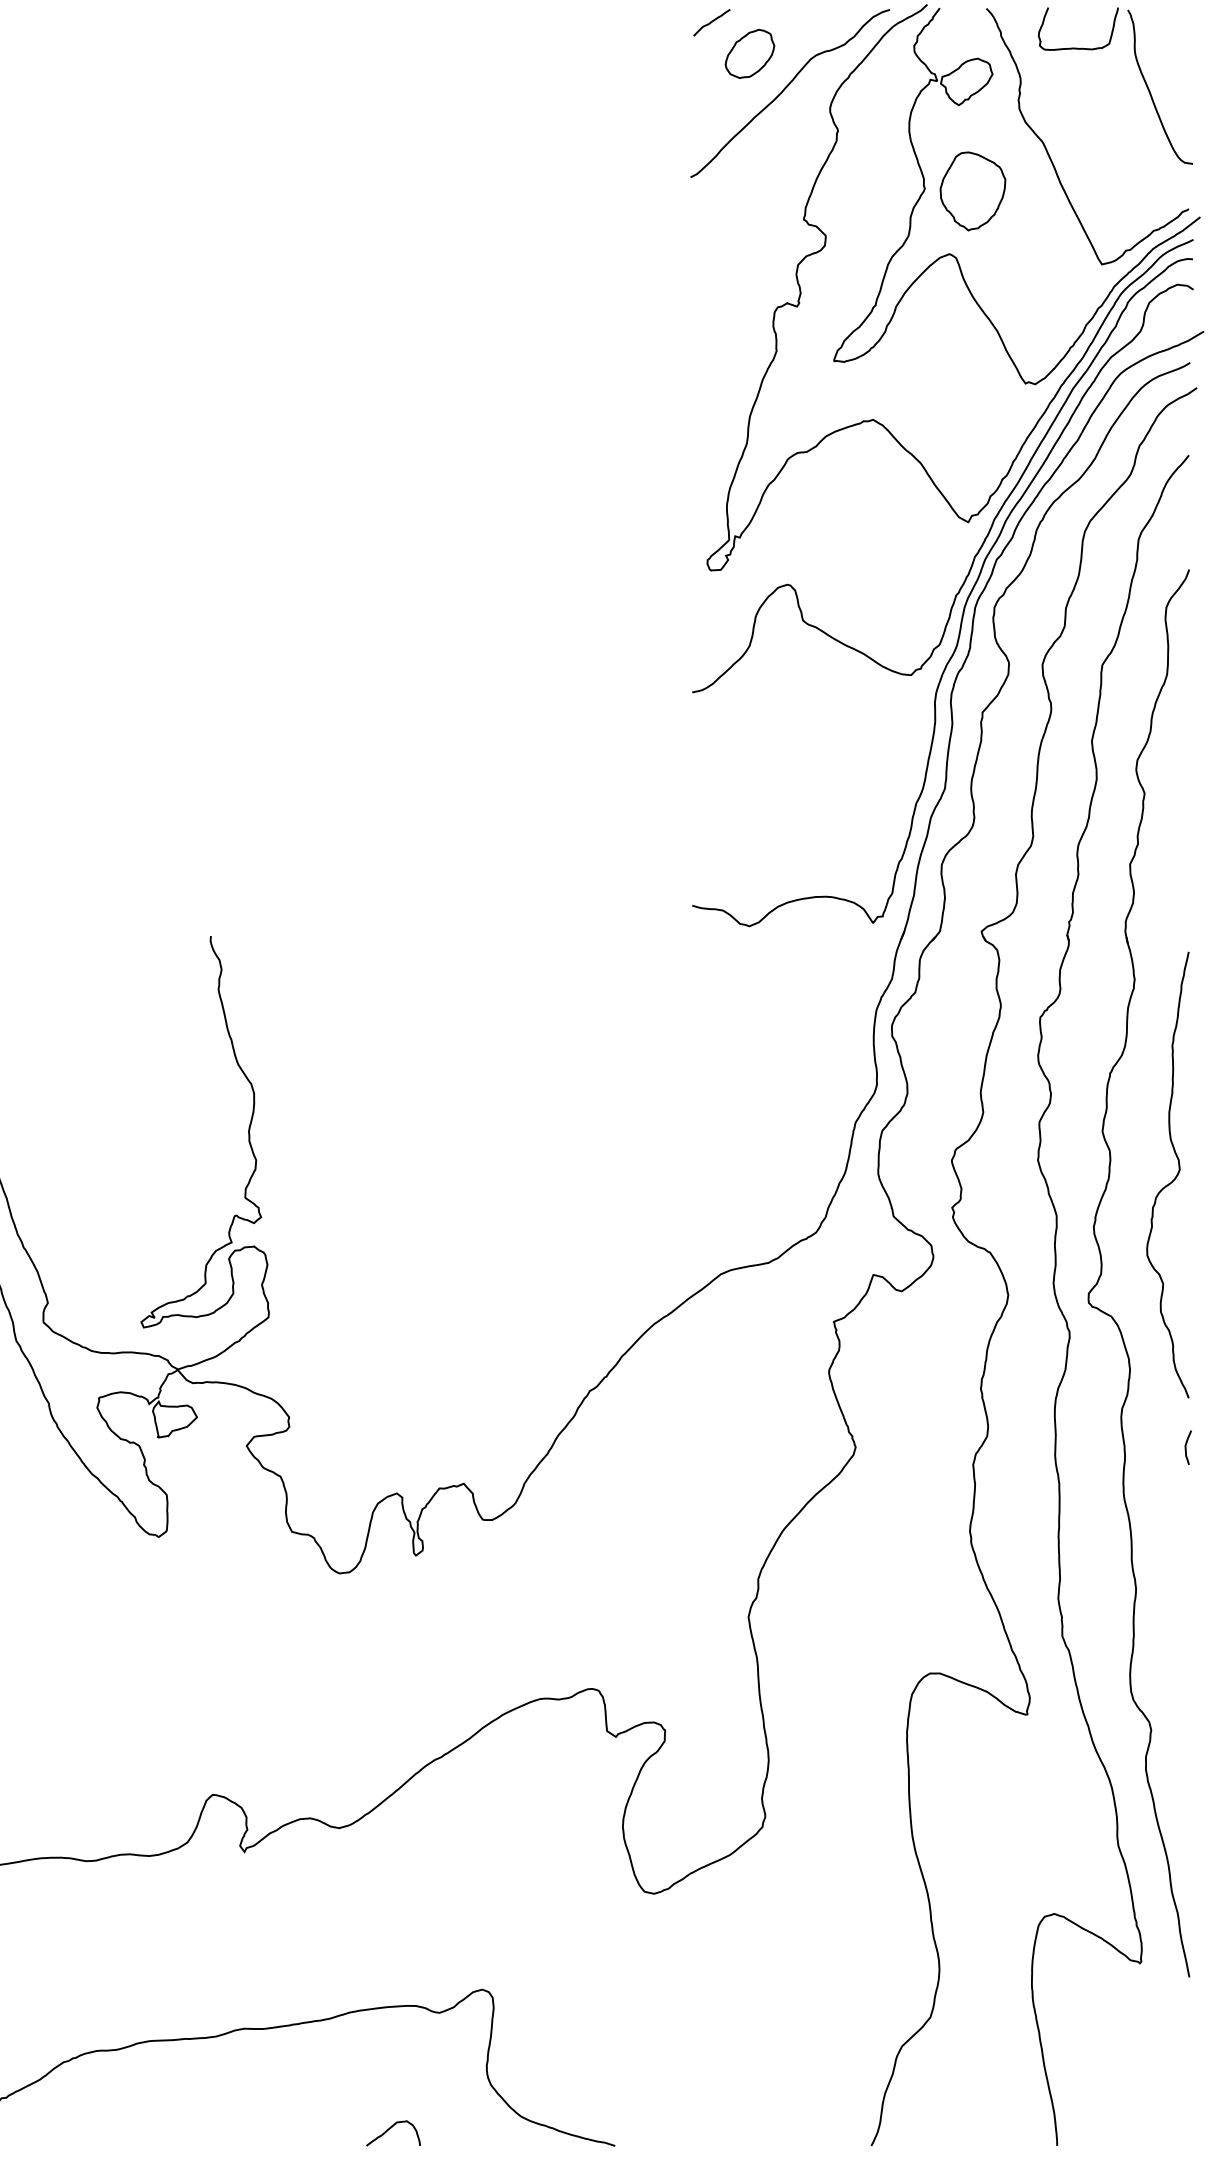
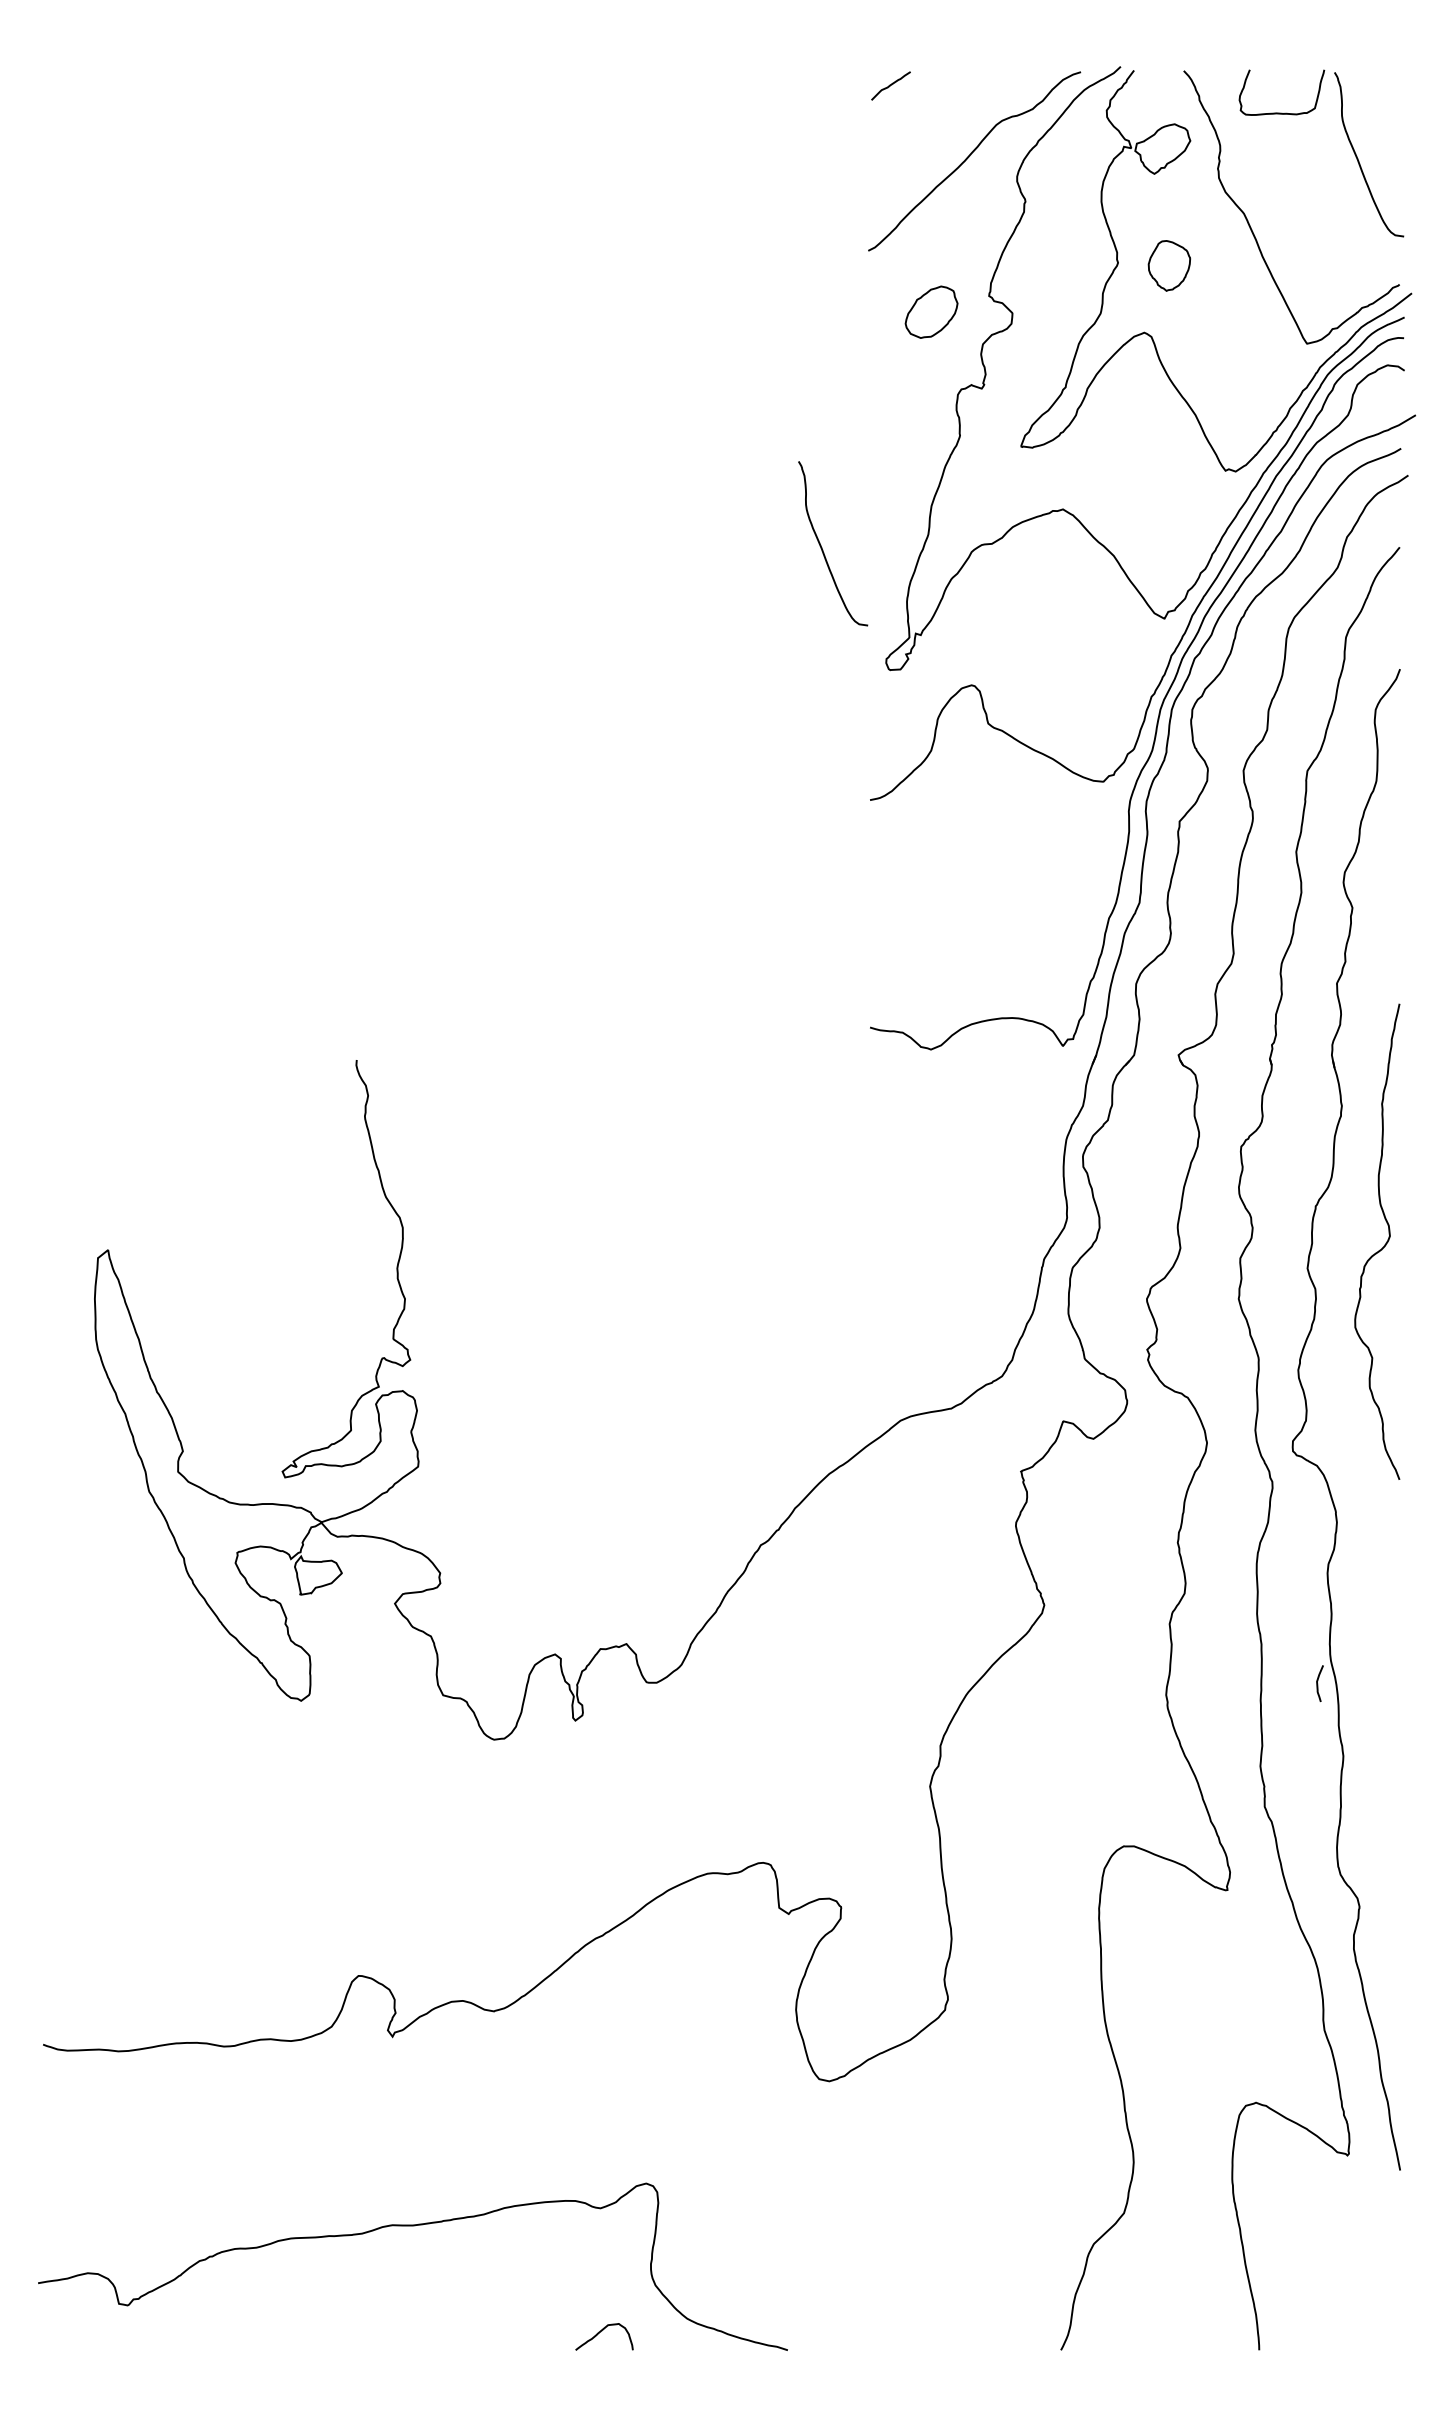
part: (749, 53) -> (931, 311), moved
part: (973, 191) -> (1169, 265), size x0.6
curve: (647, 455) -> (822, 547), added
curve: (1174, 1177) -> (1384, 1244), moved
curve: (1186, 1447) -> (1318, 1683), moved
curve: (391, 2128) -> (602, 2331), moved

